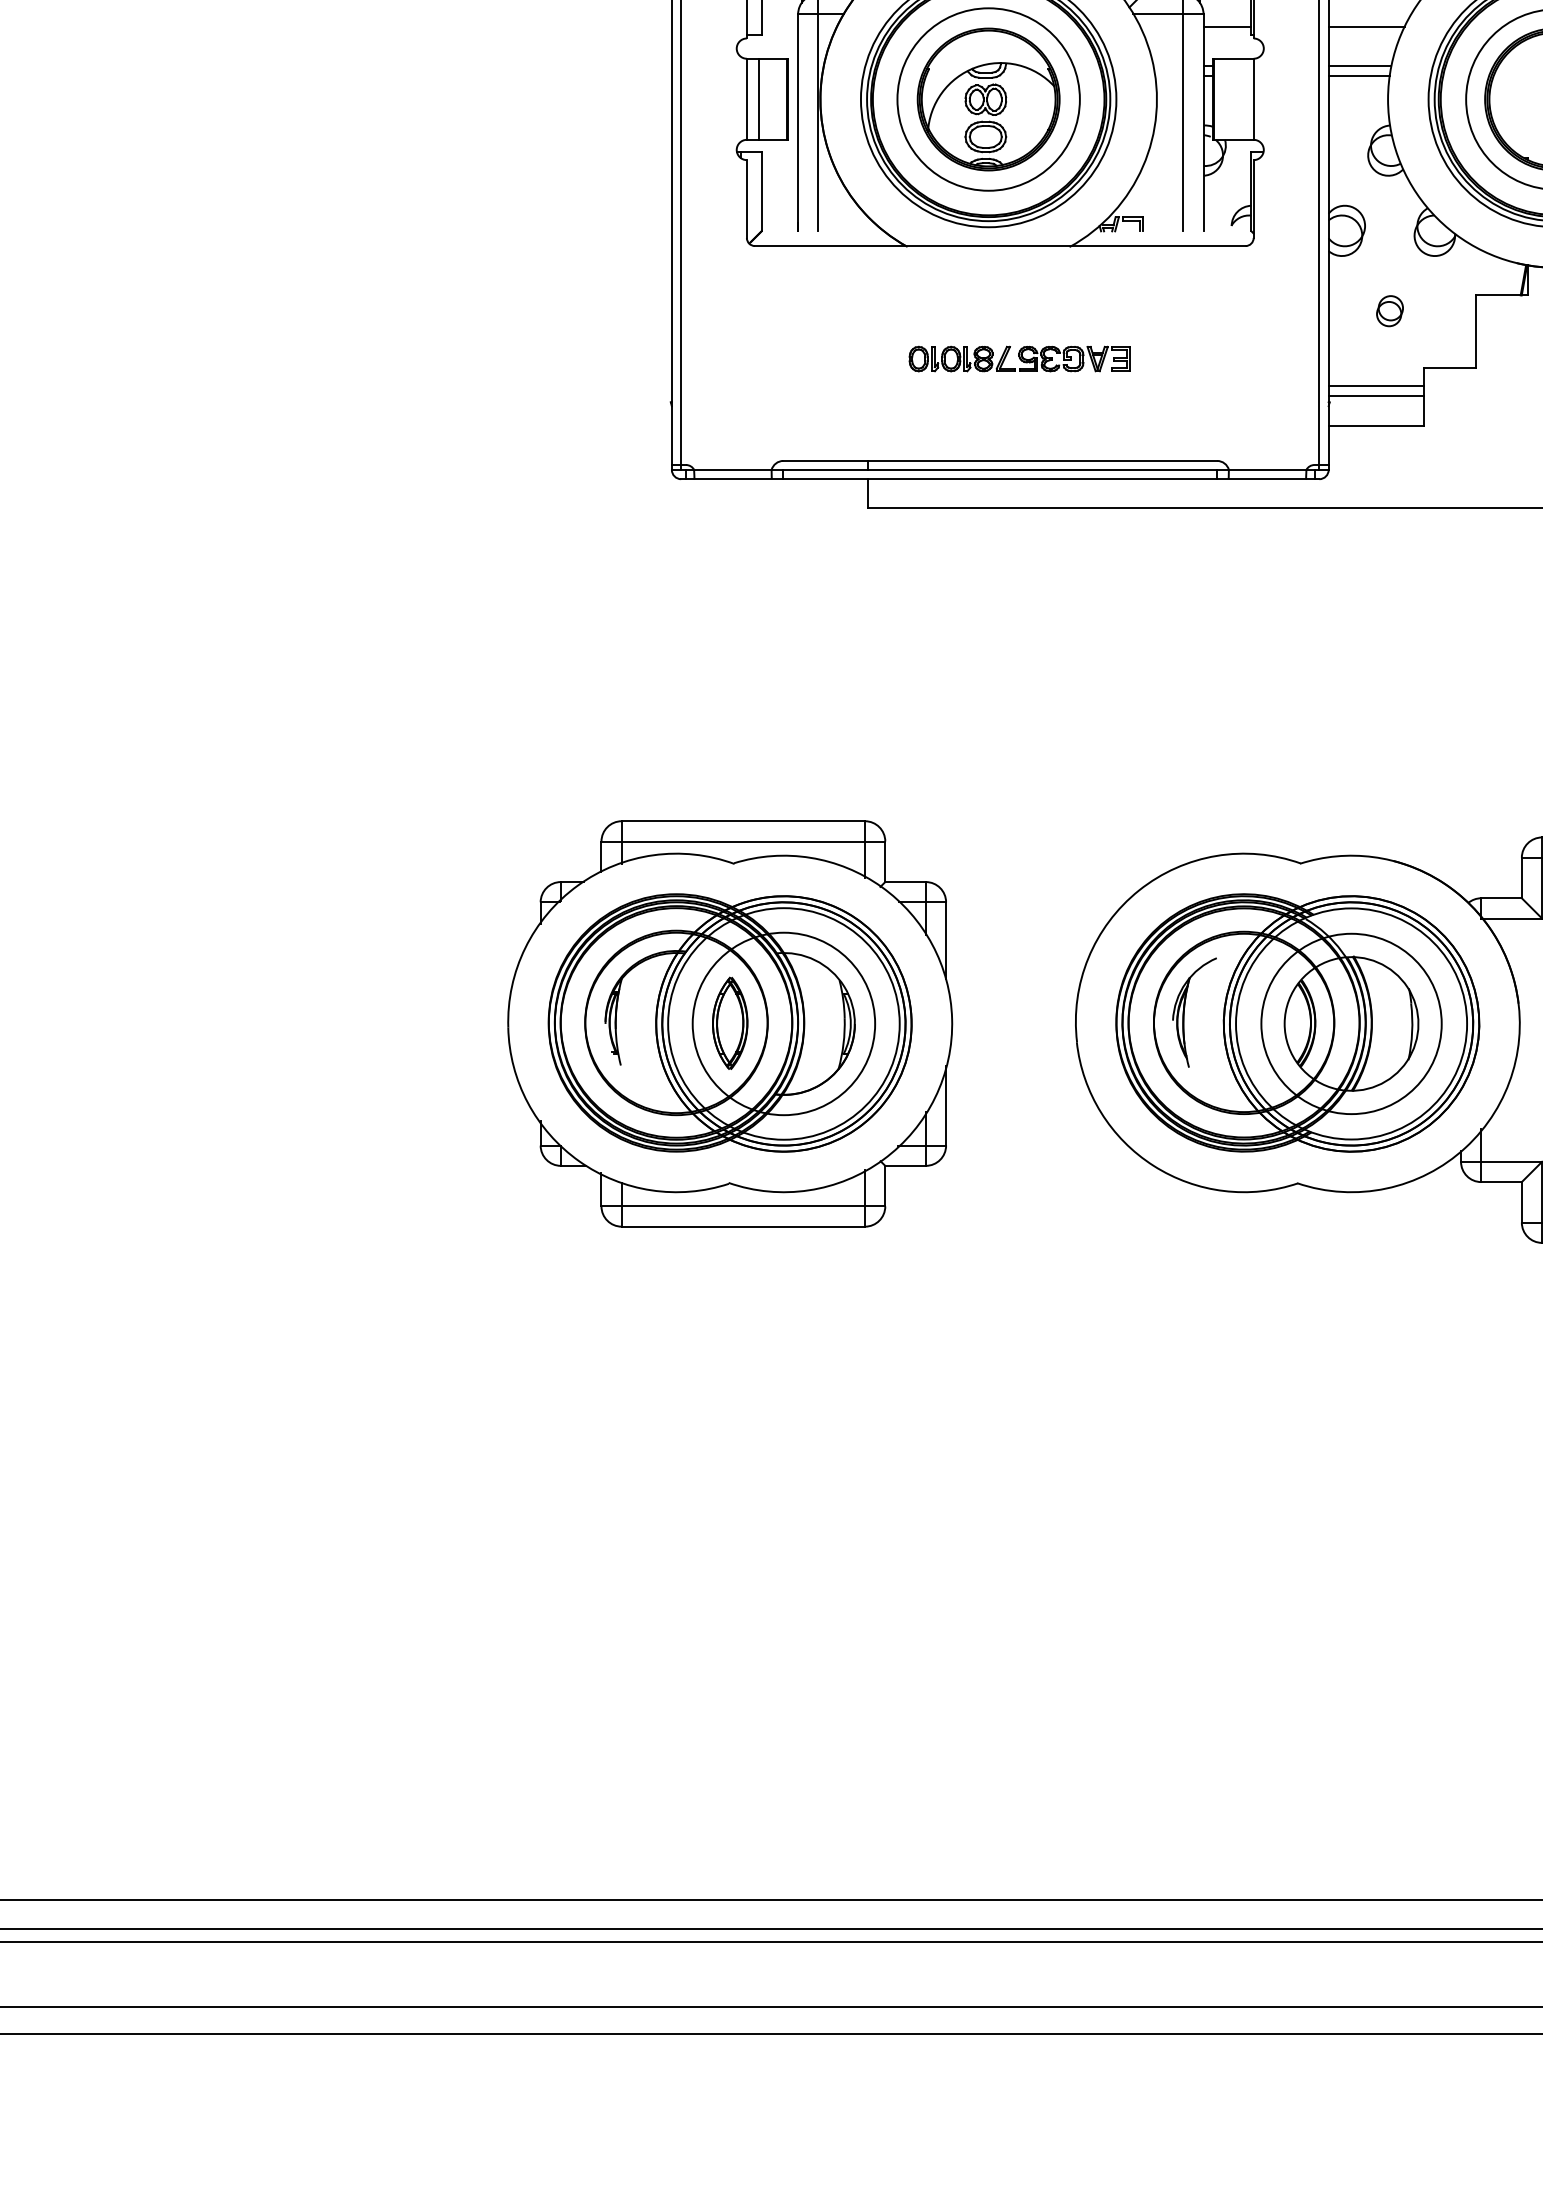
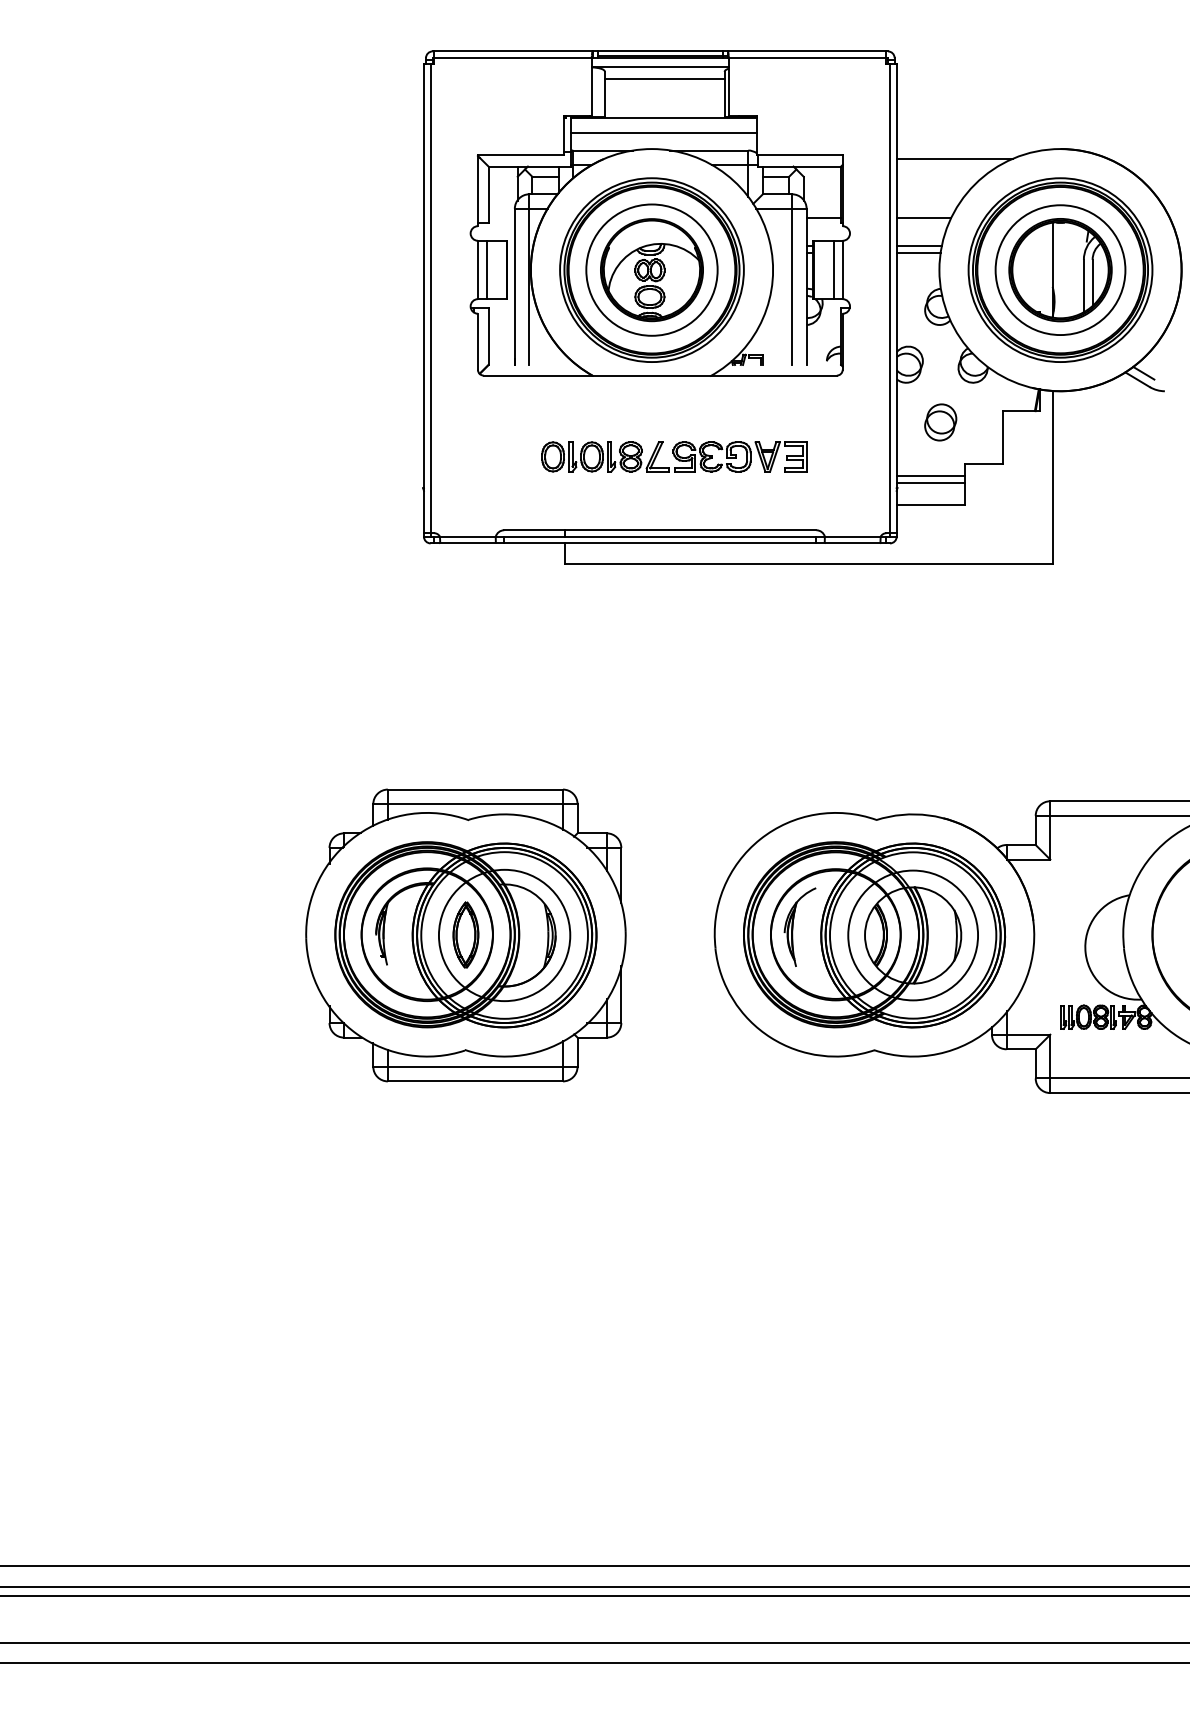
line: (1240, 98) -> (833, 269), added
part: (1389, 311) -> (940, 422), size x1.67
part: (1019, 358) -> (674, 456), size x1.67

